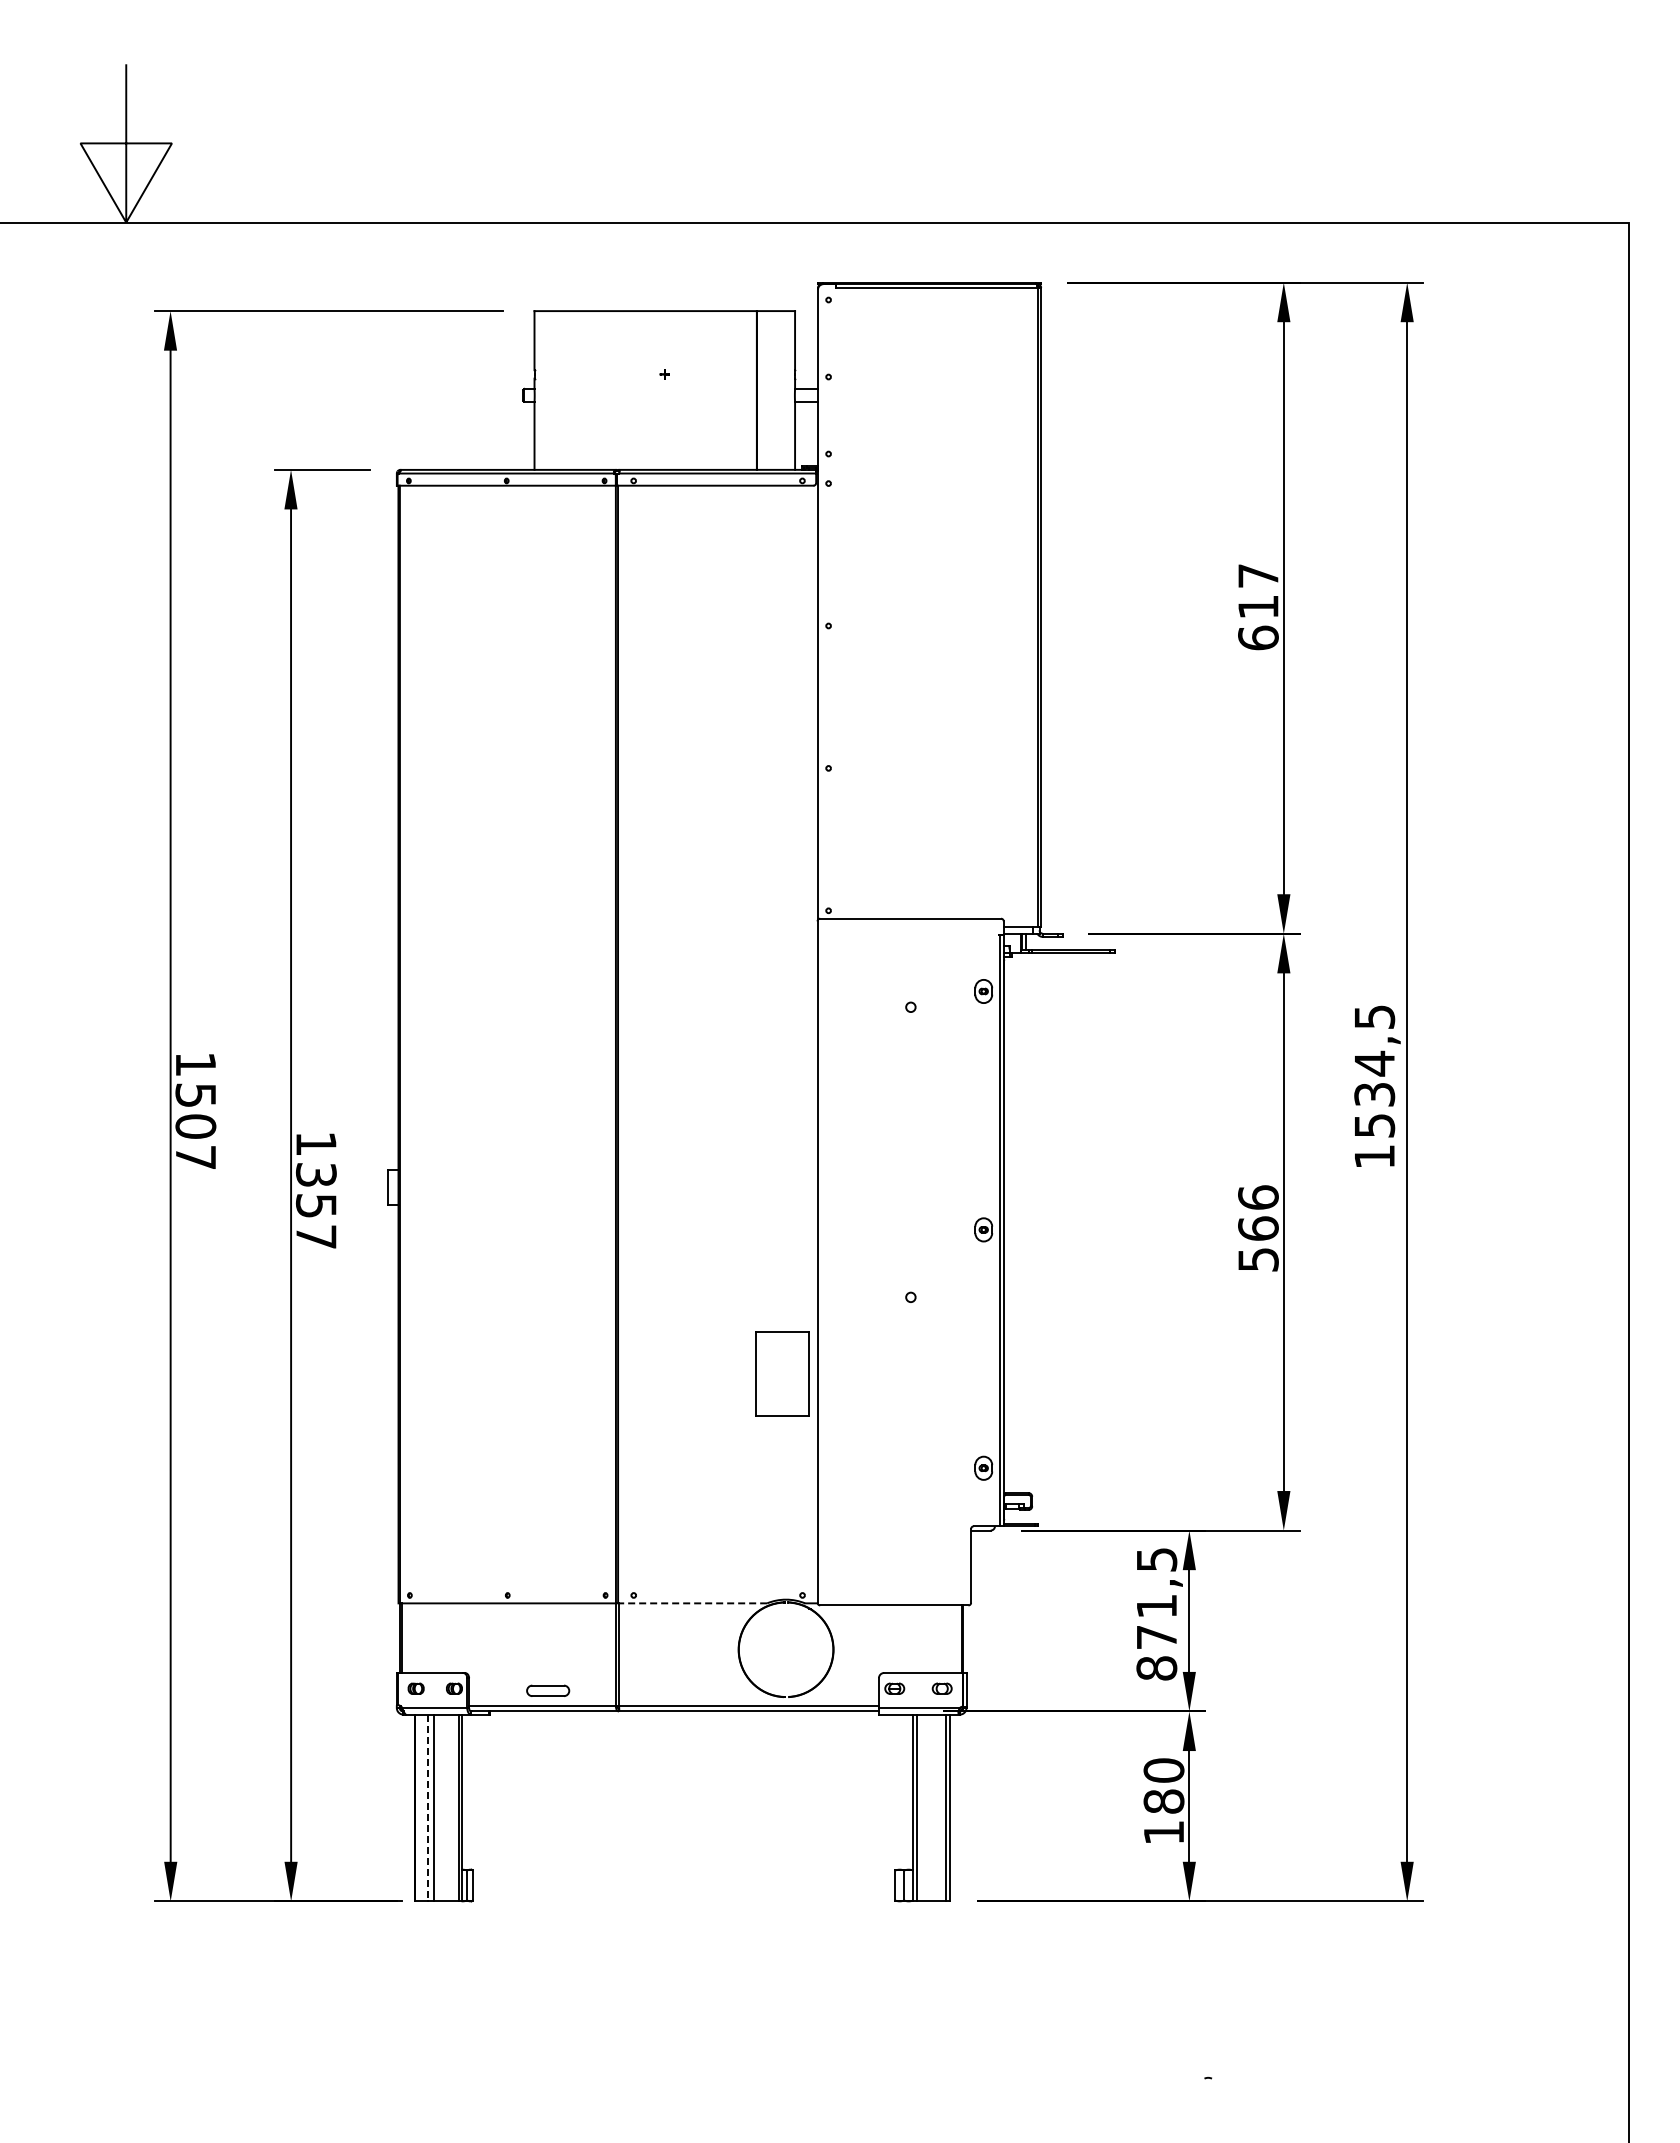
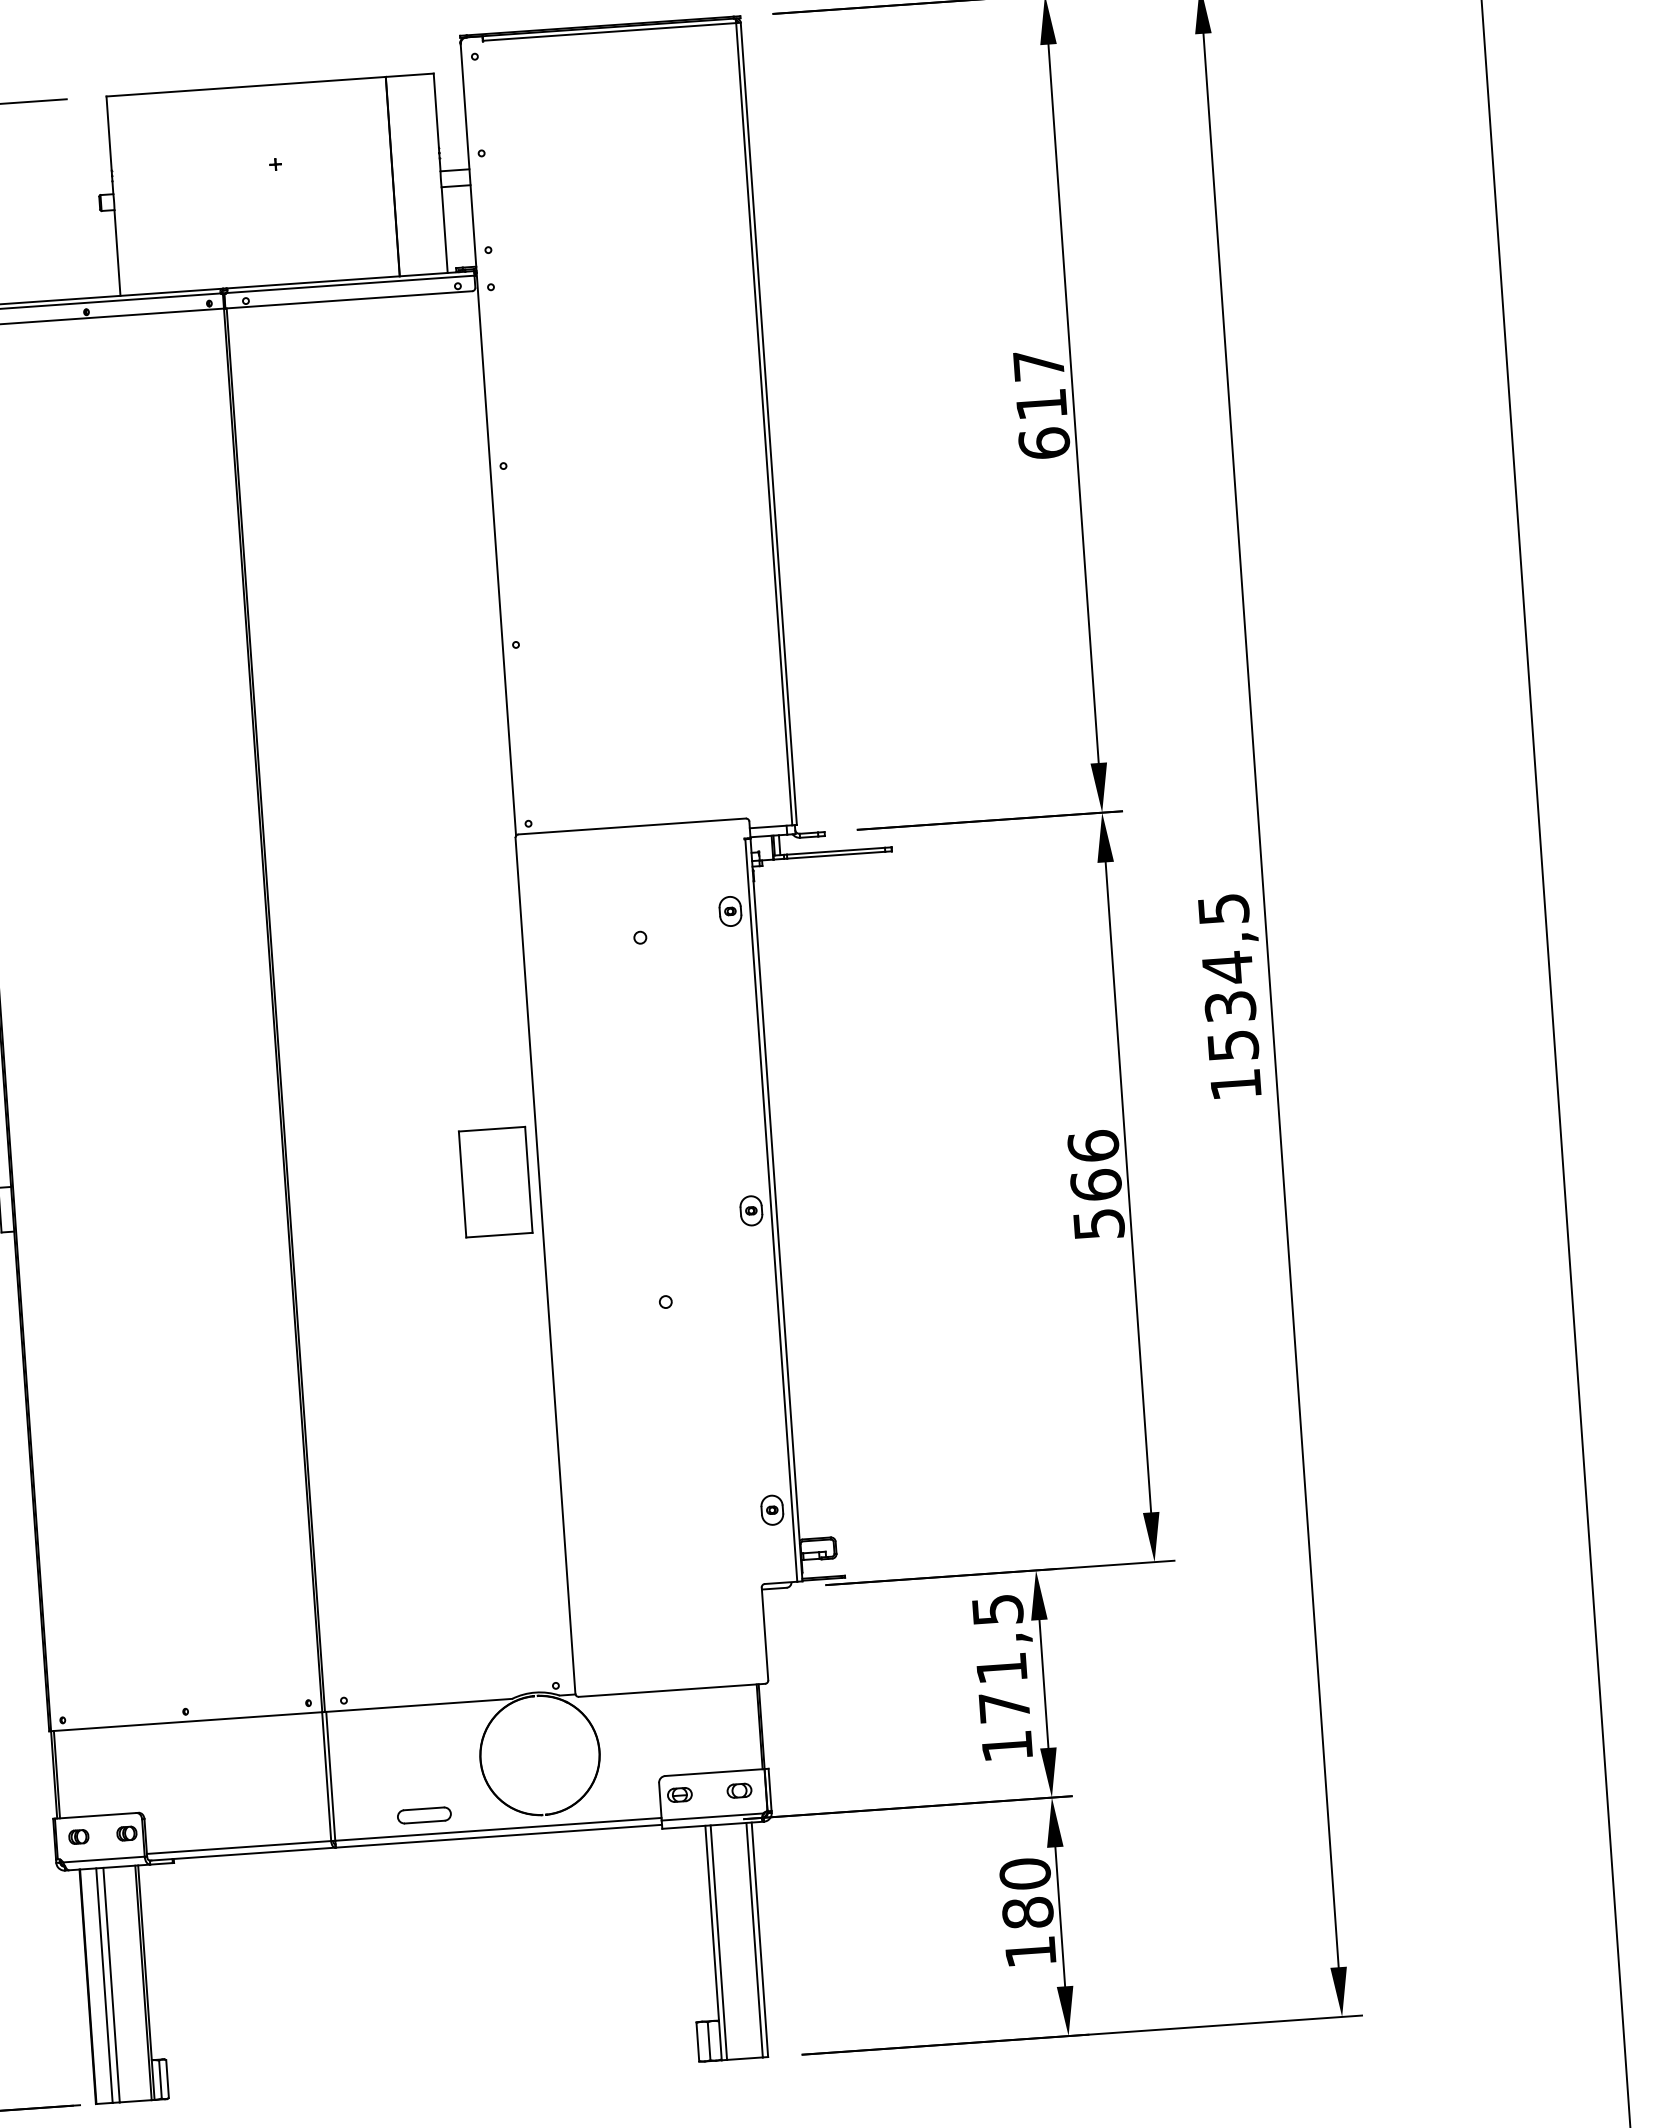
part: (782, 1373) -> (495, 1181), moved
line: (692, 1603) -> (418, 1705), dashed -> solid
text: (1156, 1668) -> (1006, 1746), 871,5 -> 171,5
part: (548, 1690) -> (424, 1814), moved
line: (428, 1808) -> (104, 1986), dashed -> solid

